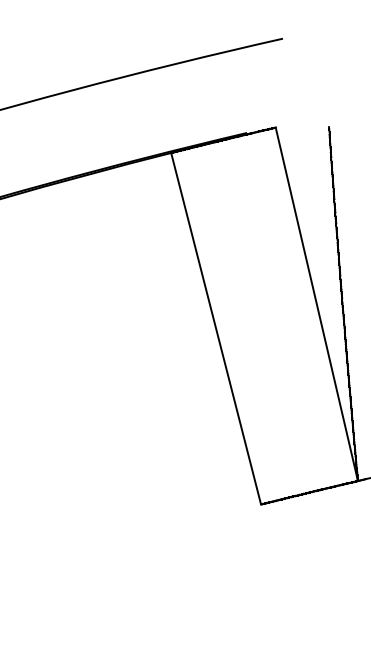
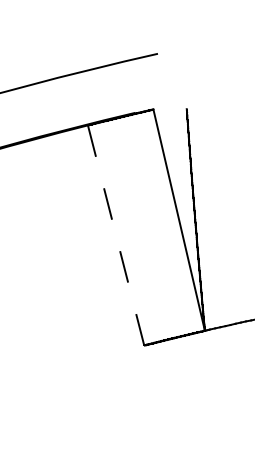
line: (216, 328) -> (116, 235), solid -> dashed

